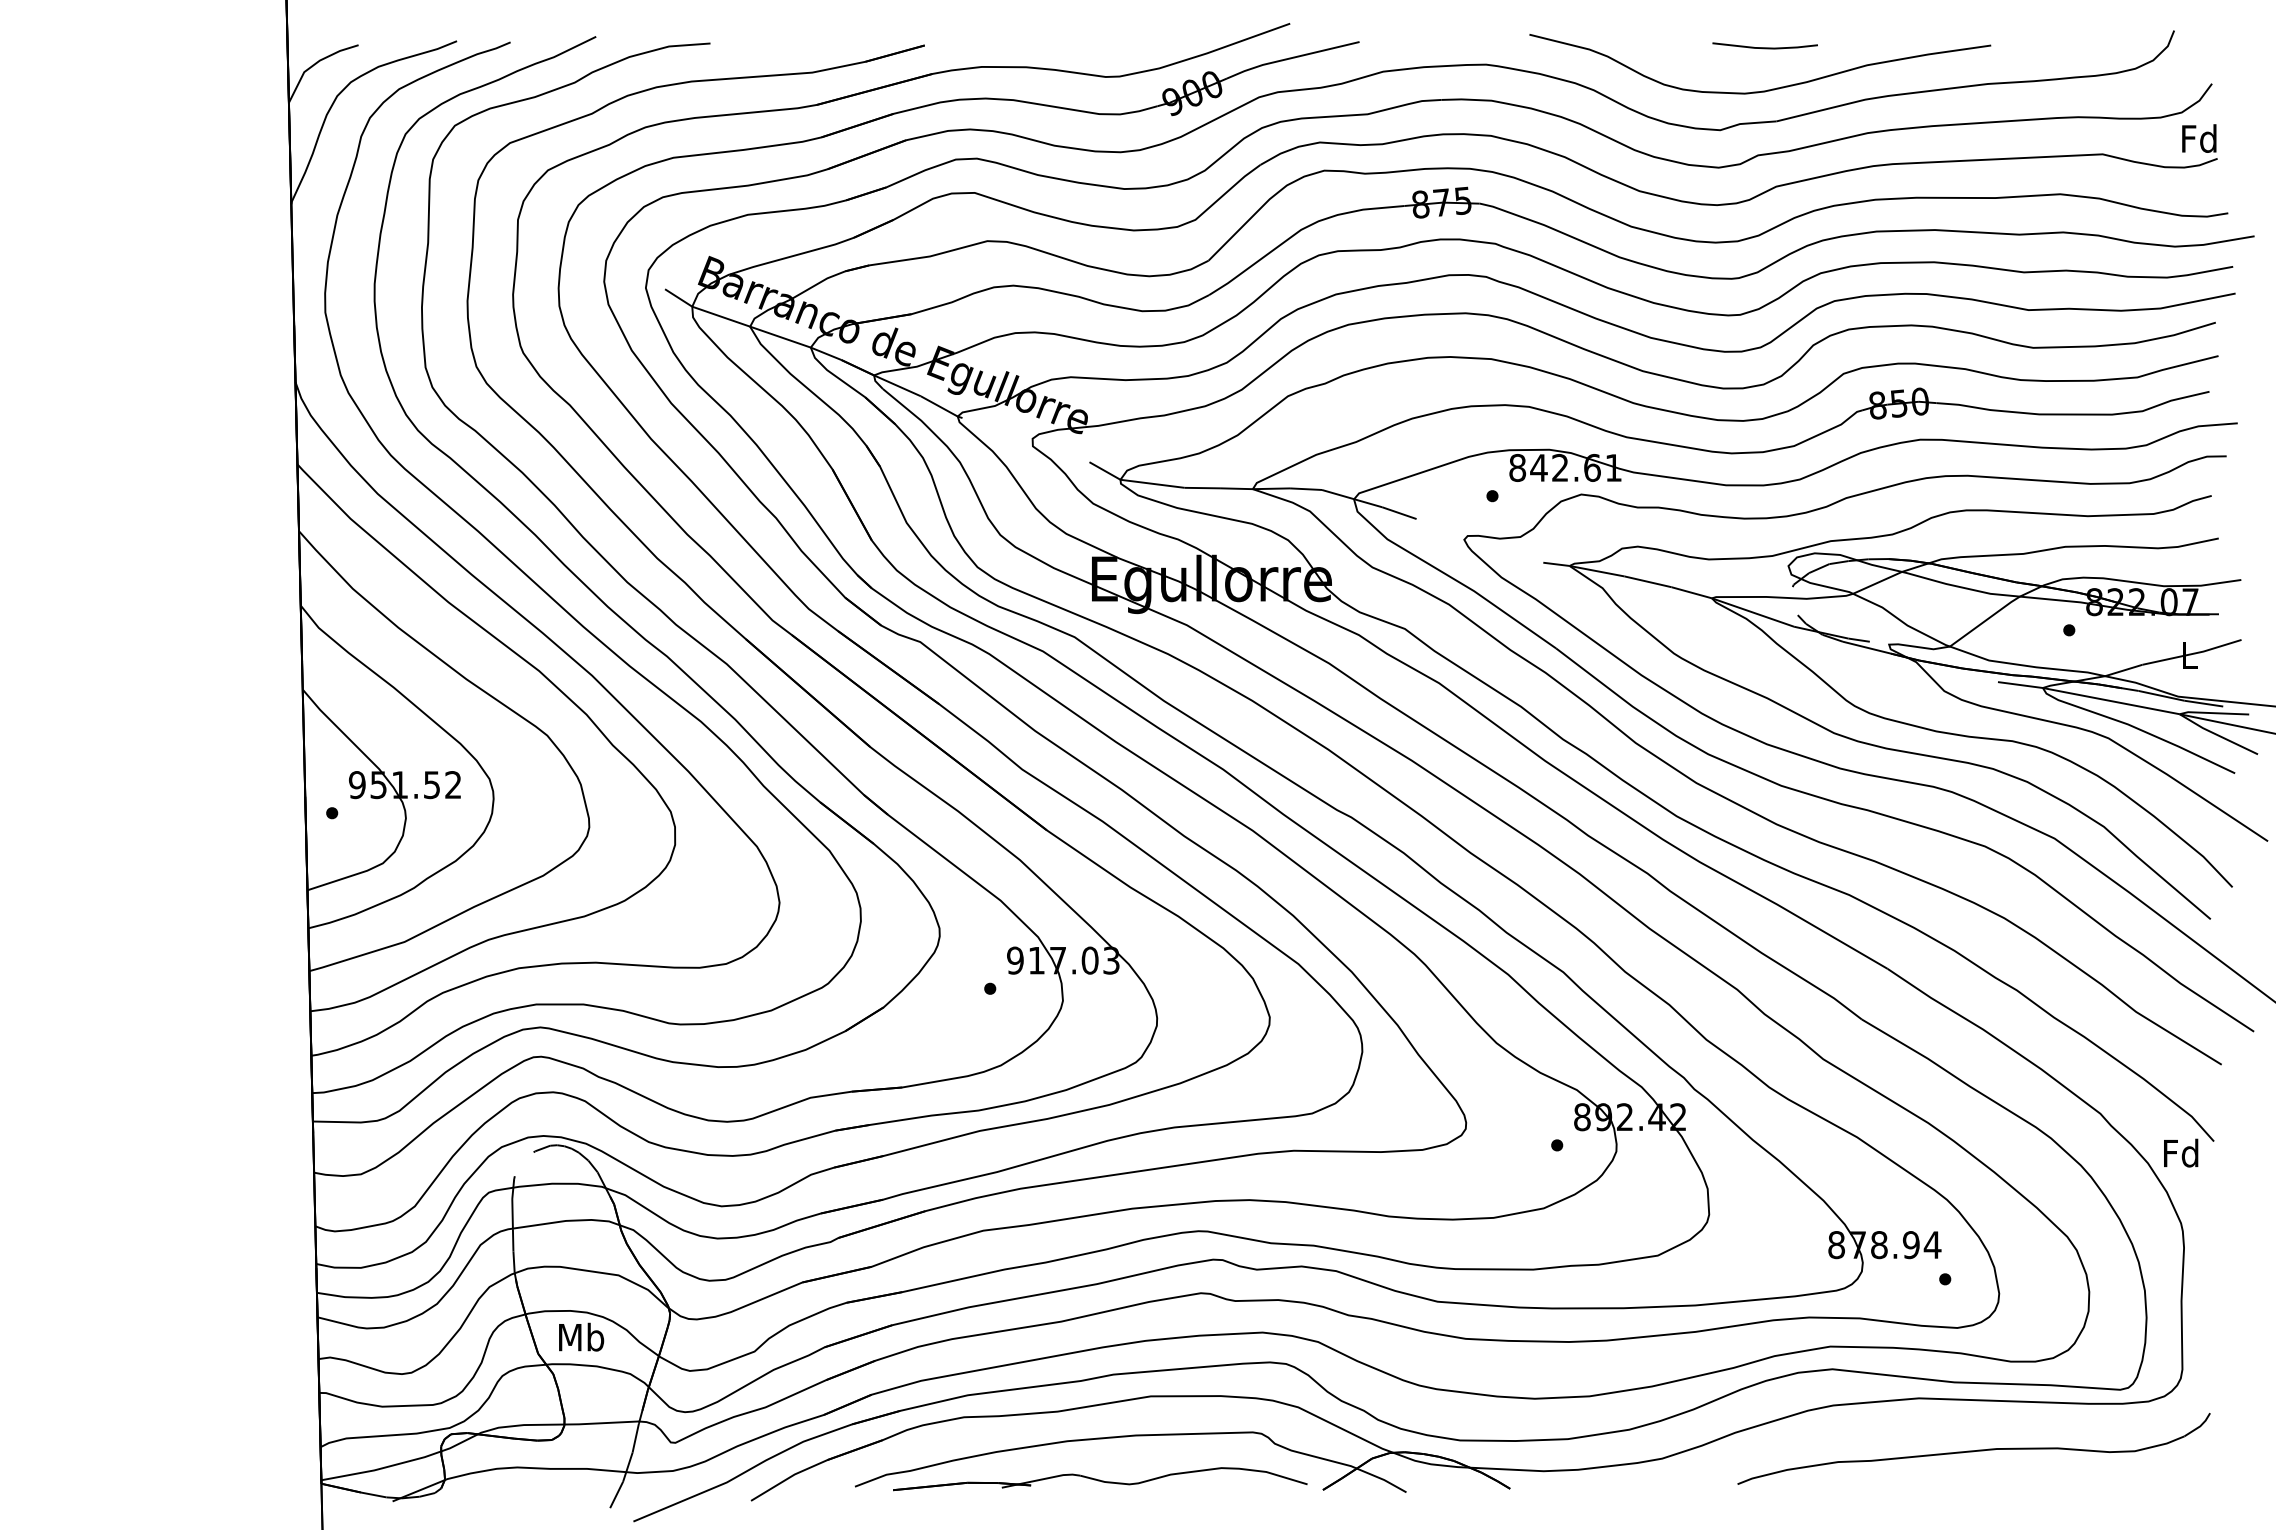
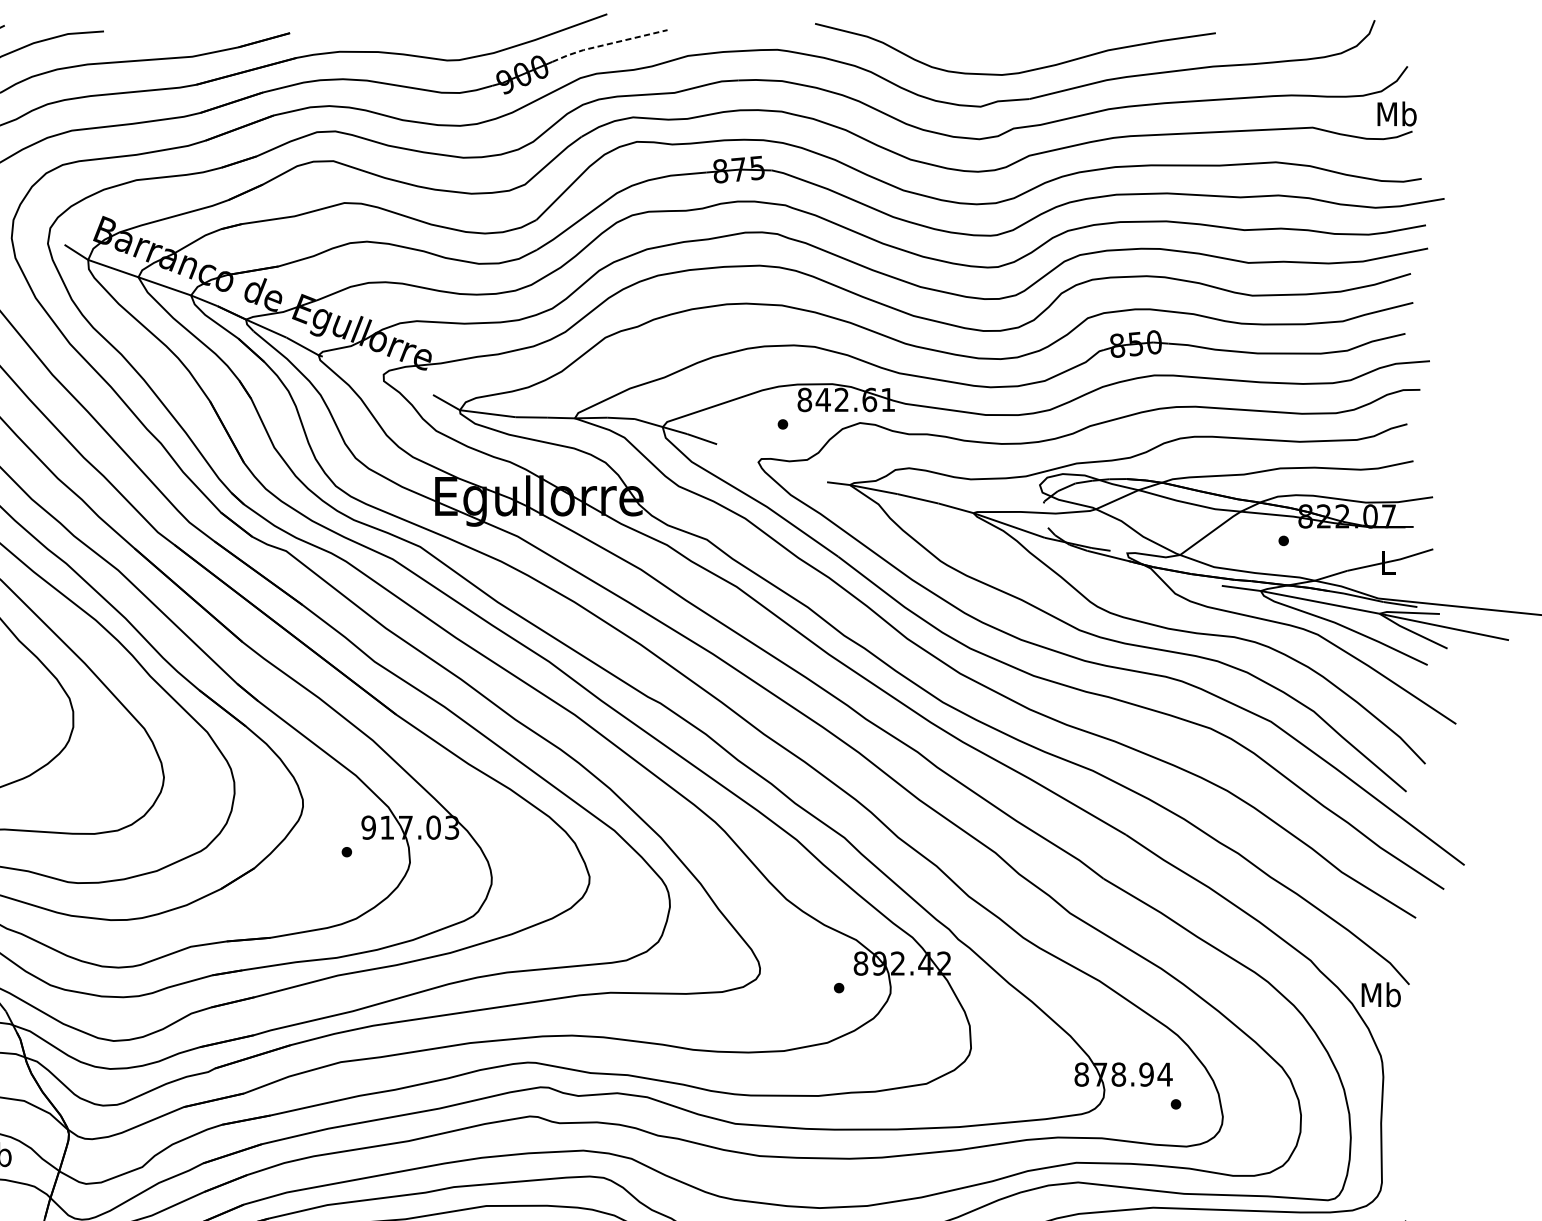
line: (1764, 47) -> (1019, 34), removed
line: (1290, 58) -> (607, 44), solid -> dashed
text: (2199, 138) -> (1396, 113), Fd -> Mb
text: (2181, 1152) -> (1381, 994), Fd -> Mb

